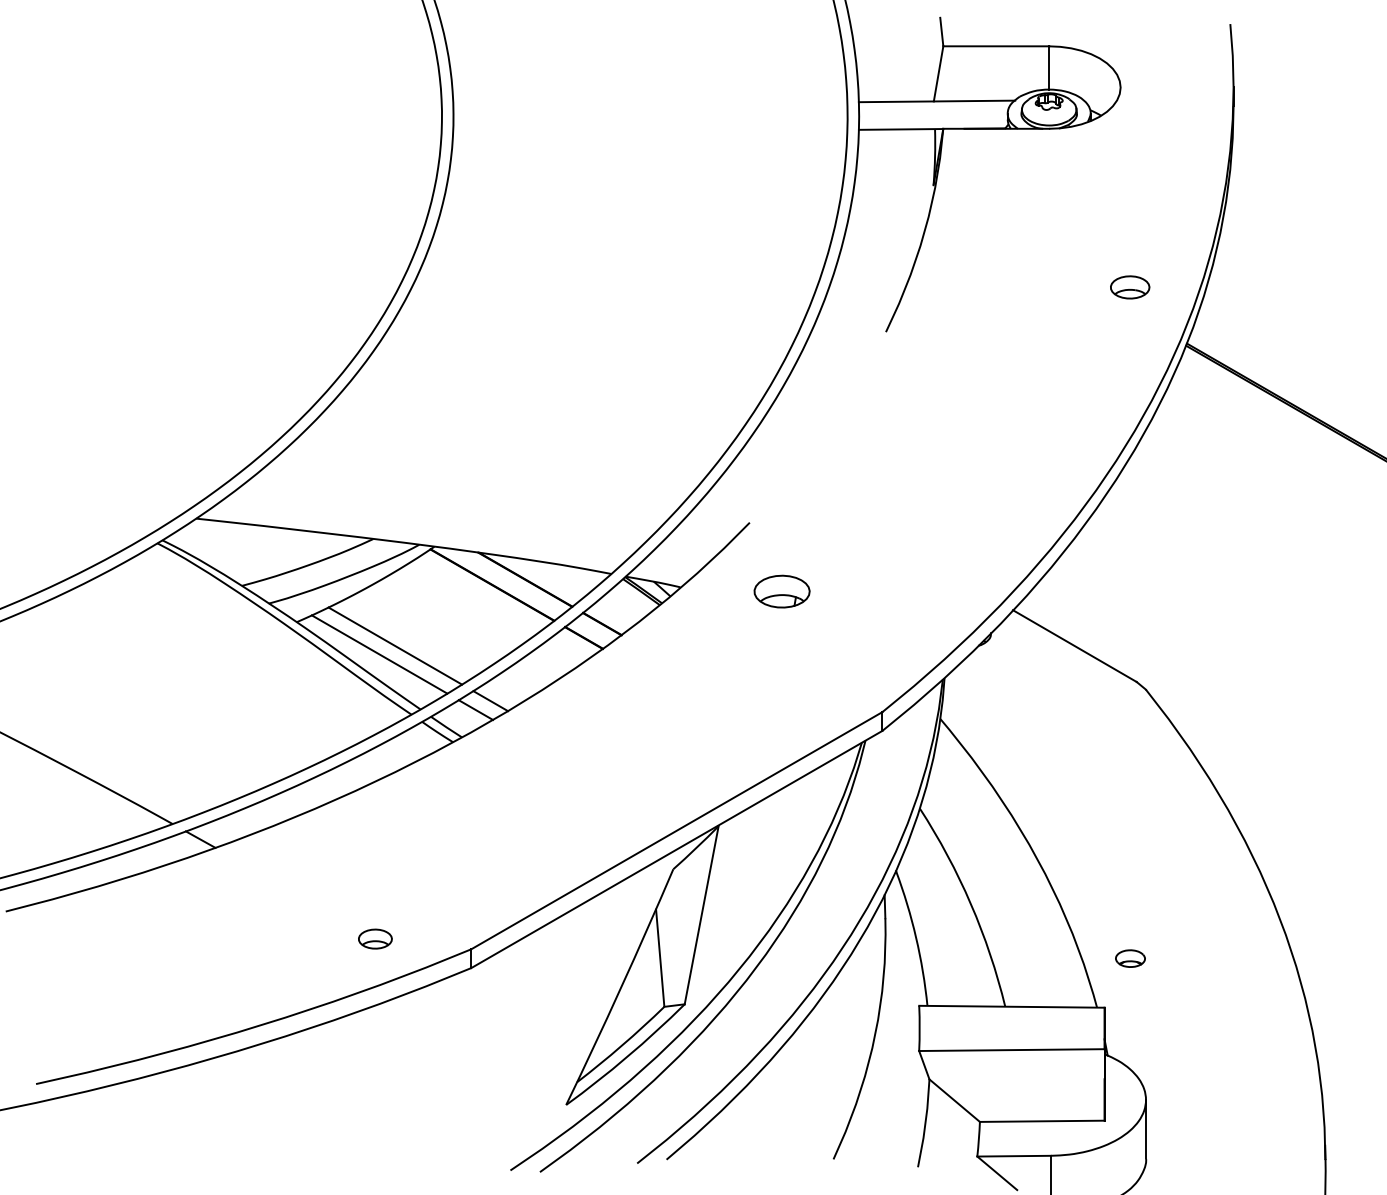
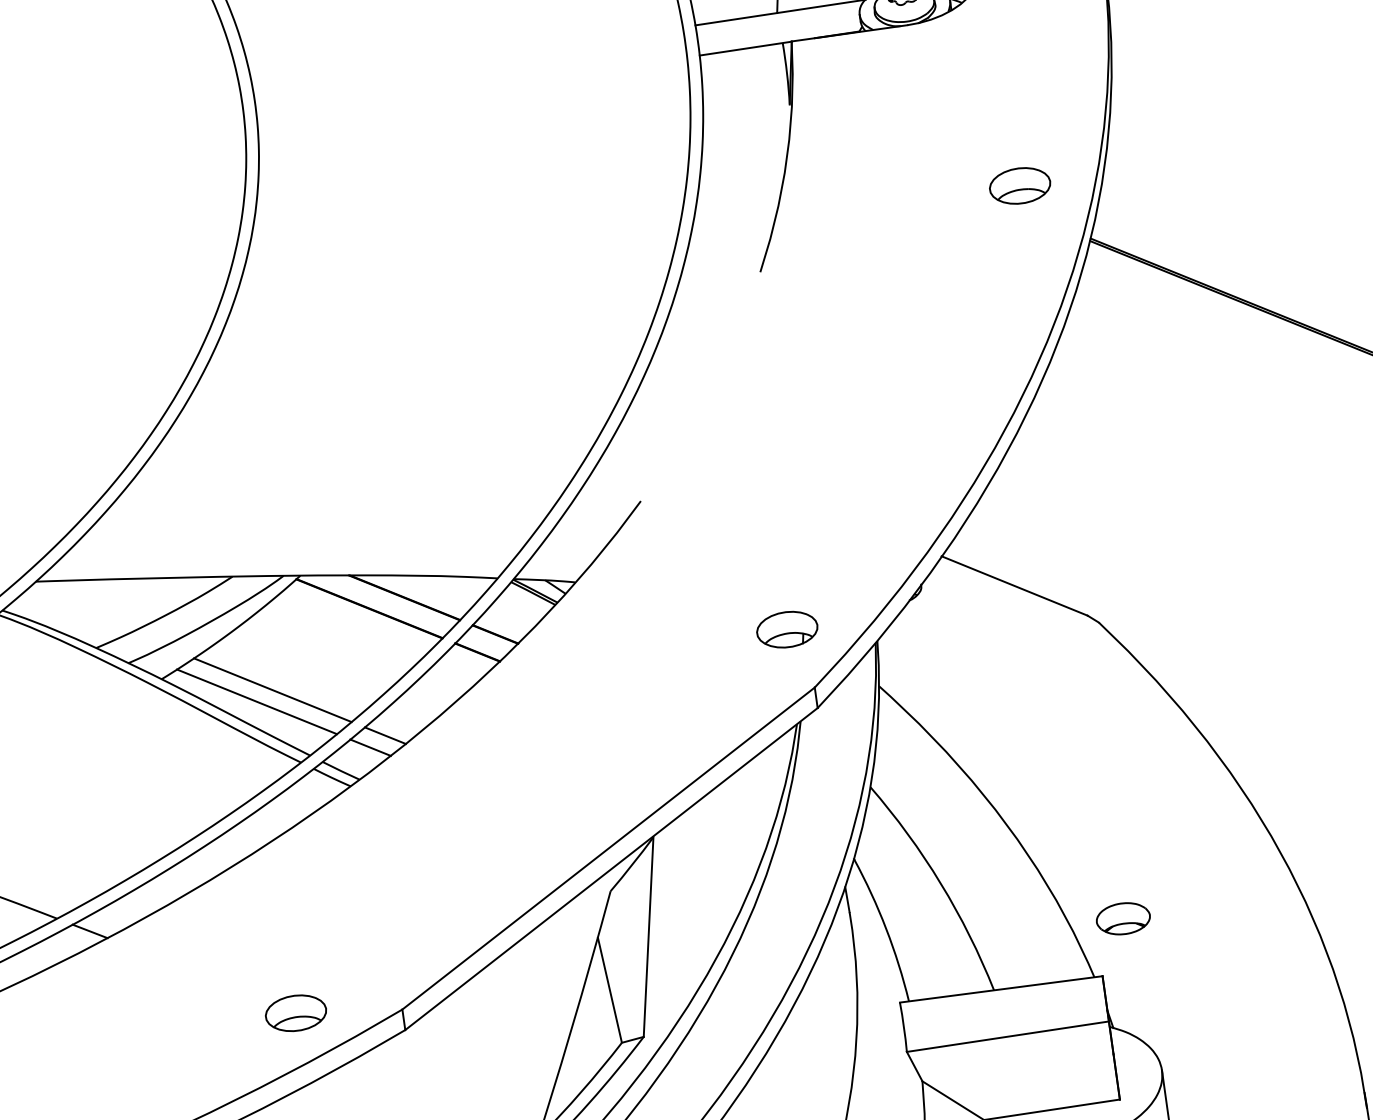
part: (1129, 287) -> (1019, 186), size x1.43
part: (781, 591) -> (786, 629), moved
part: (375, 938) -> (296, 1012), size x1.67
part: (1130, 958) -> (1123, 918), size x1.67

